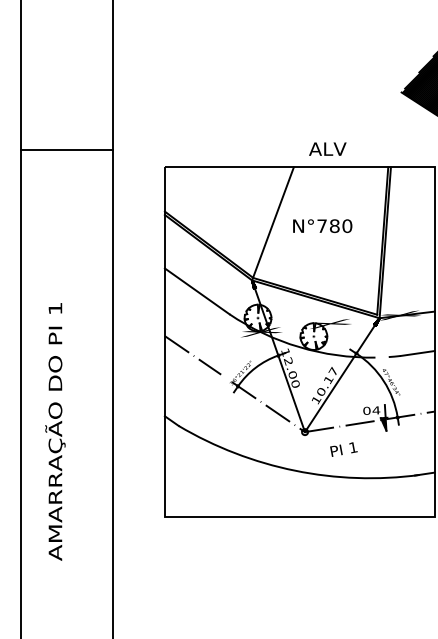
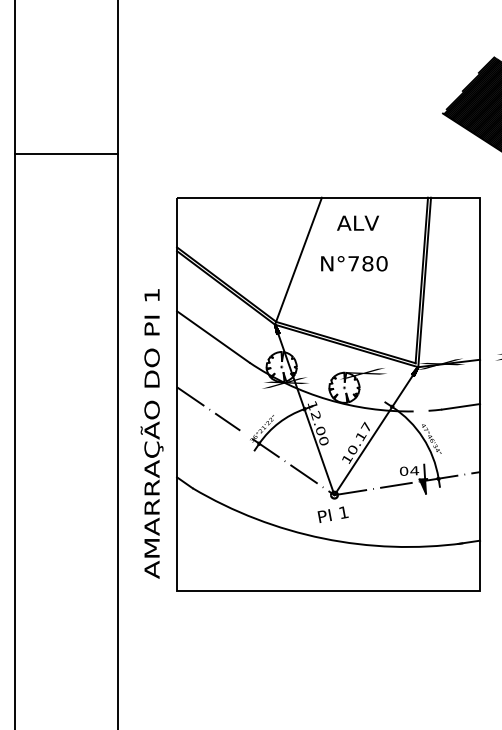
text: (327, 148) -> (357, 222), moved
line: (66, 149) -> (66, 153), moved
text: (54, 431) -> (151, 433), moved
text: (343, 449) -> (332, 514), moved

